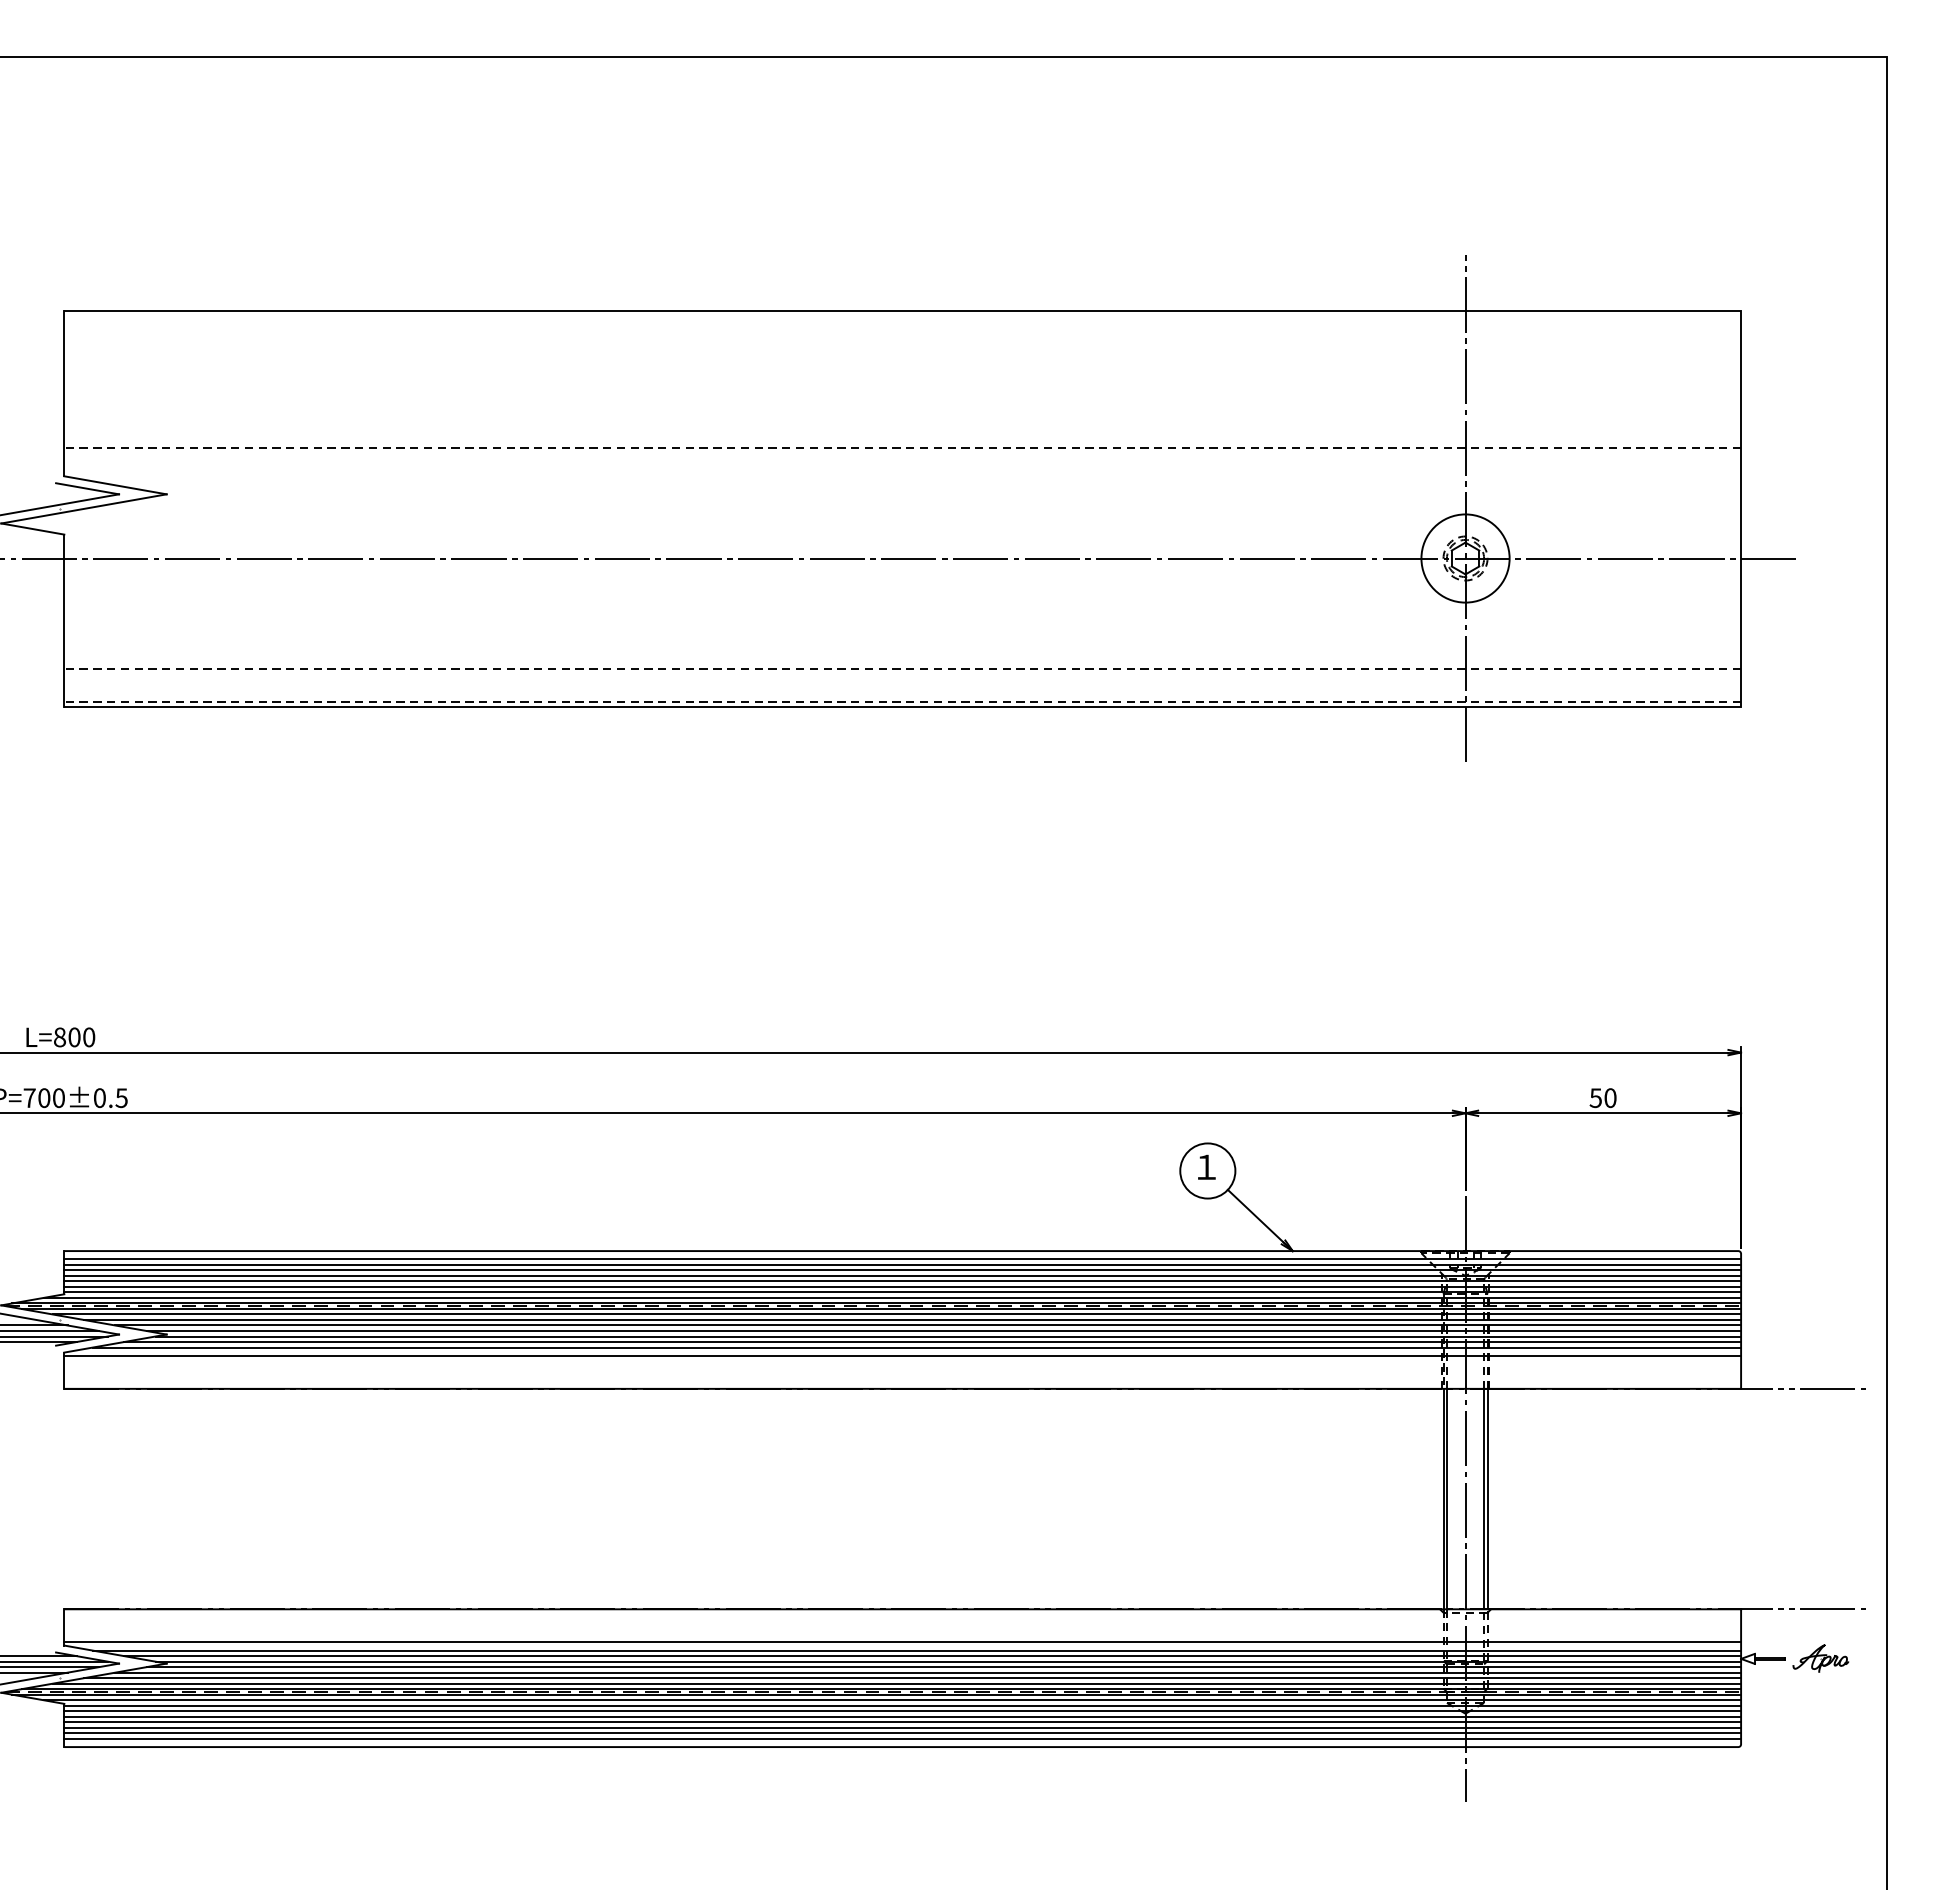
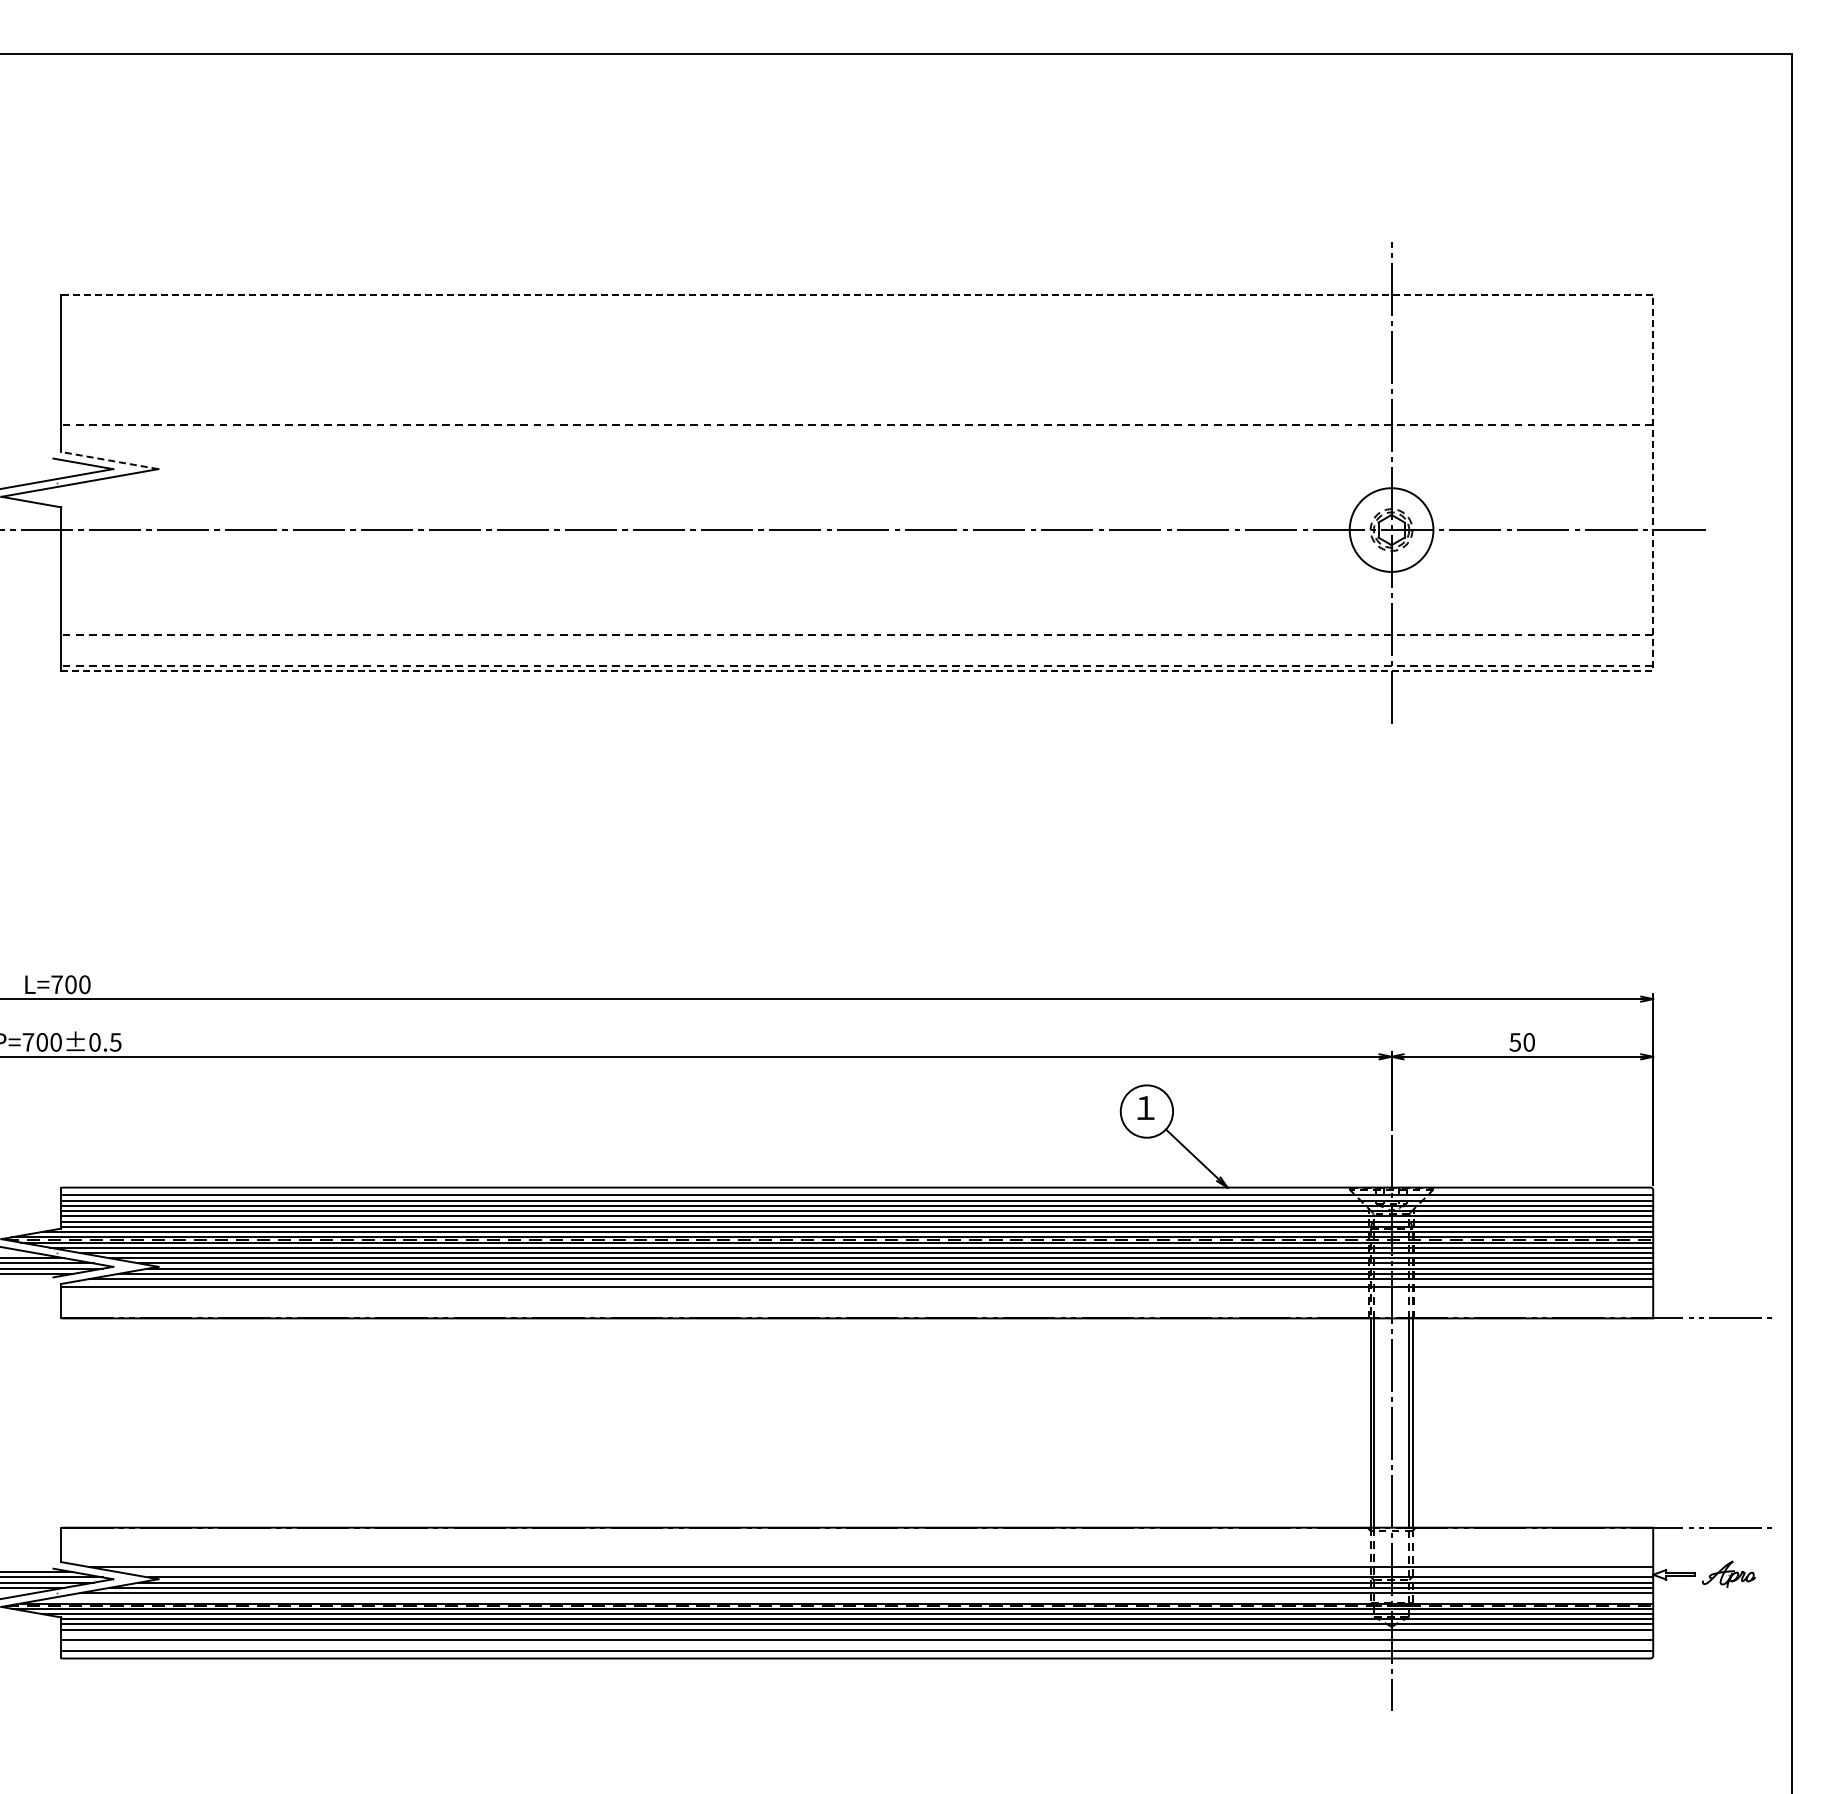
line: (115, 485) -> (109, 460), solid -> dashed
line: (1741, 508) -> (1653, 482), solid -> dashed
text: (59, 1037) -> (56, 984), L=800 -> L=700
line: (902, 1642) -> (857, 1559), removed
line: (932, 1656) -> (885, 1572), removed
line: (896, 1683) -> (851, 1598), removed
line: (902, 1721) -> (857, 1634), removed
line: (902, 1733) -> (857, 1645), removed

